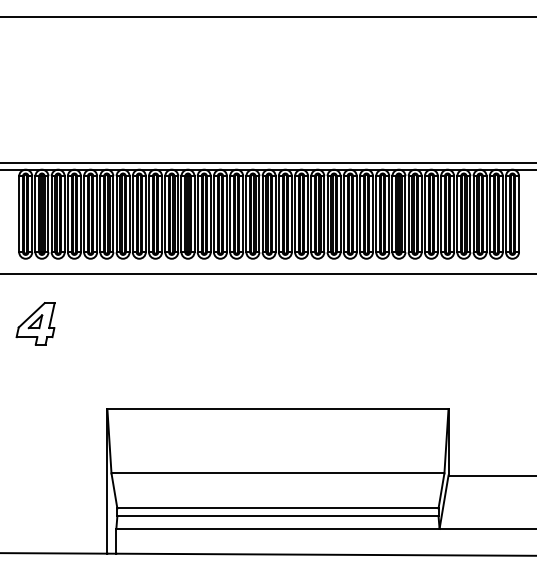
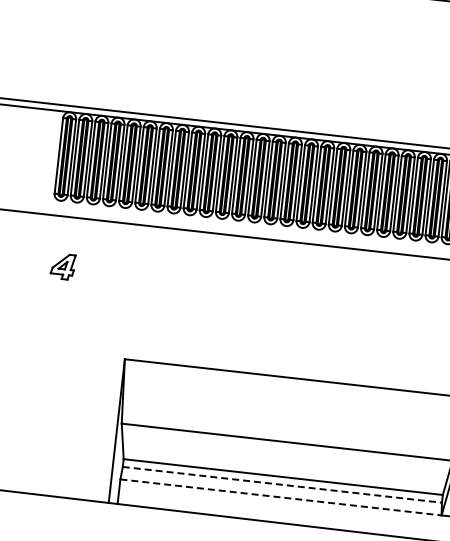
part: (35, 323) -> (62, 266), size x0.6
line: (277, 516) -> (281, 484), solid -> dashed
line: (277, 528) -> (280, 496), solid -> dashed

